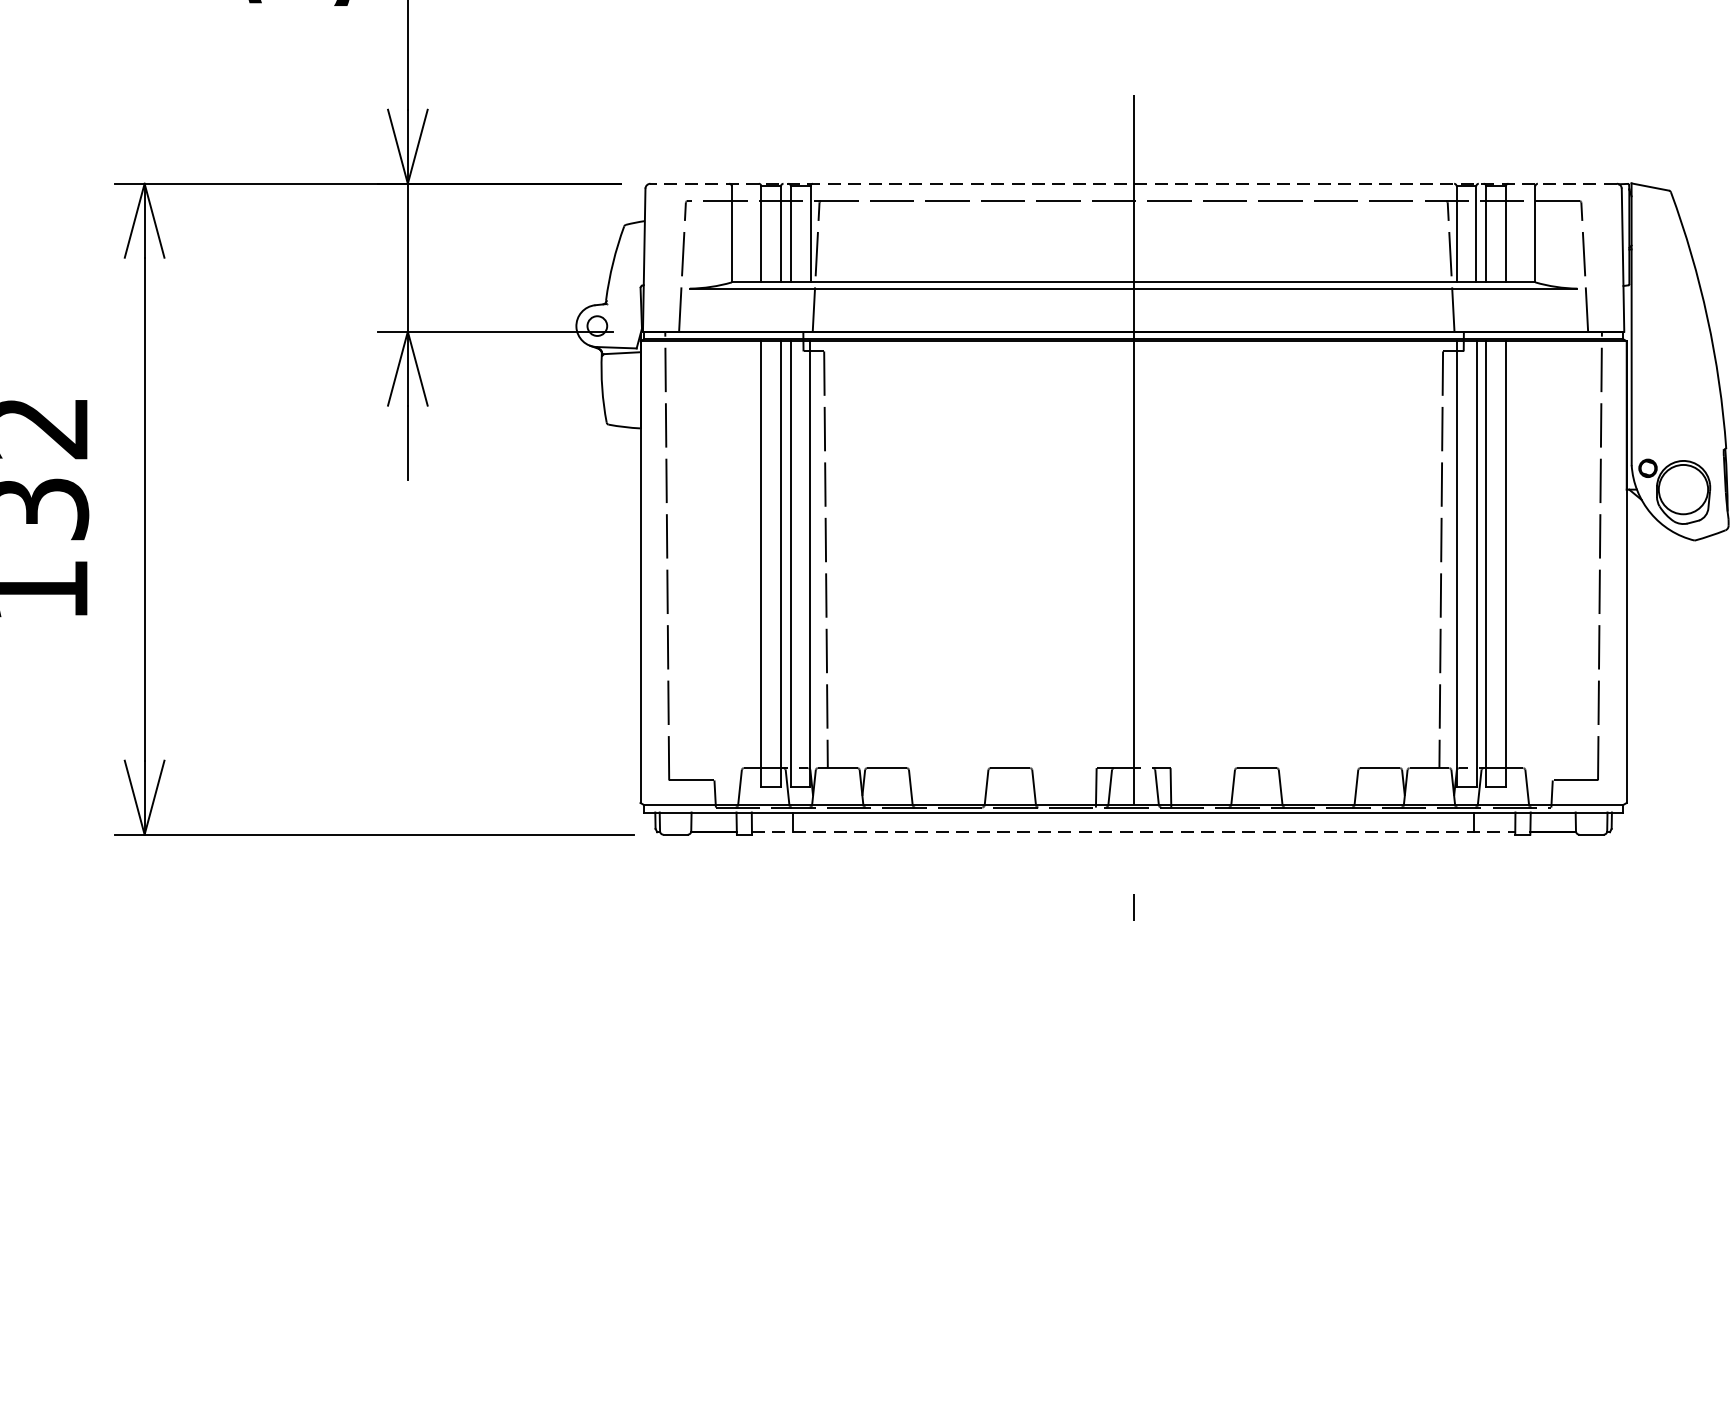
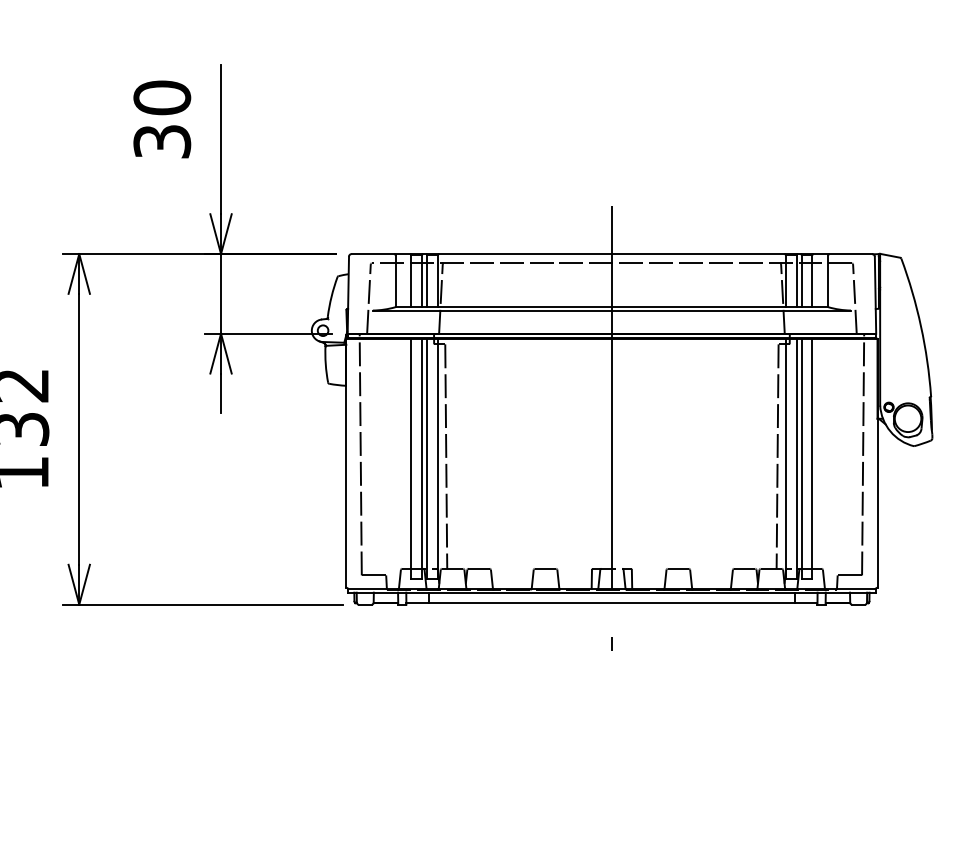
line: (1132, 184) -> (611, 254), dashed -> solid
line: (1132, 832) -> (611, 603), dashed -> solid

